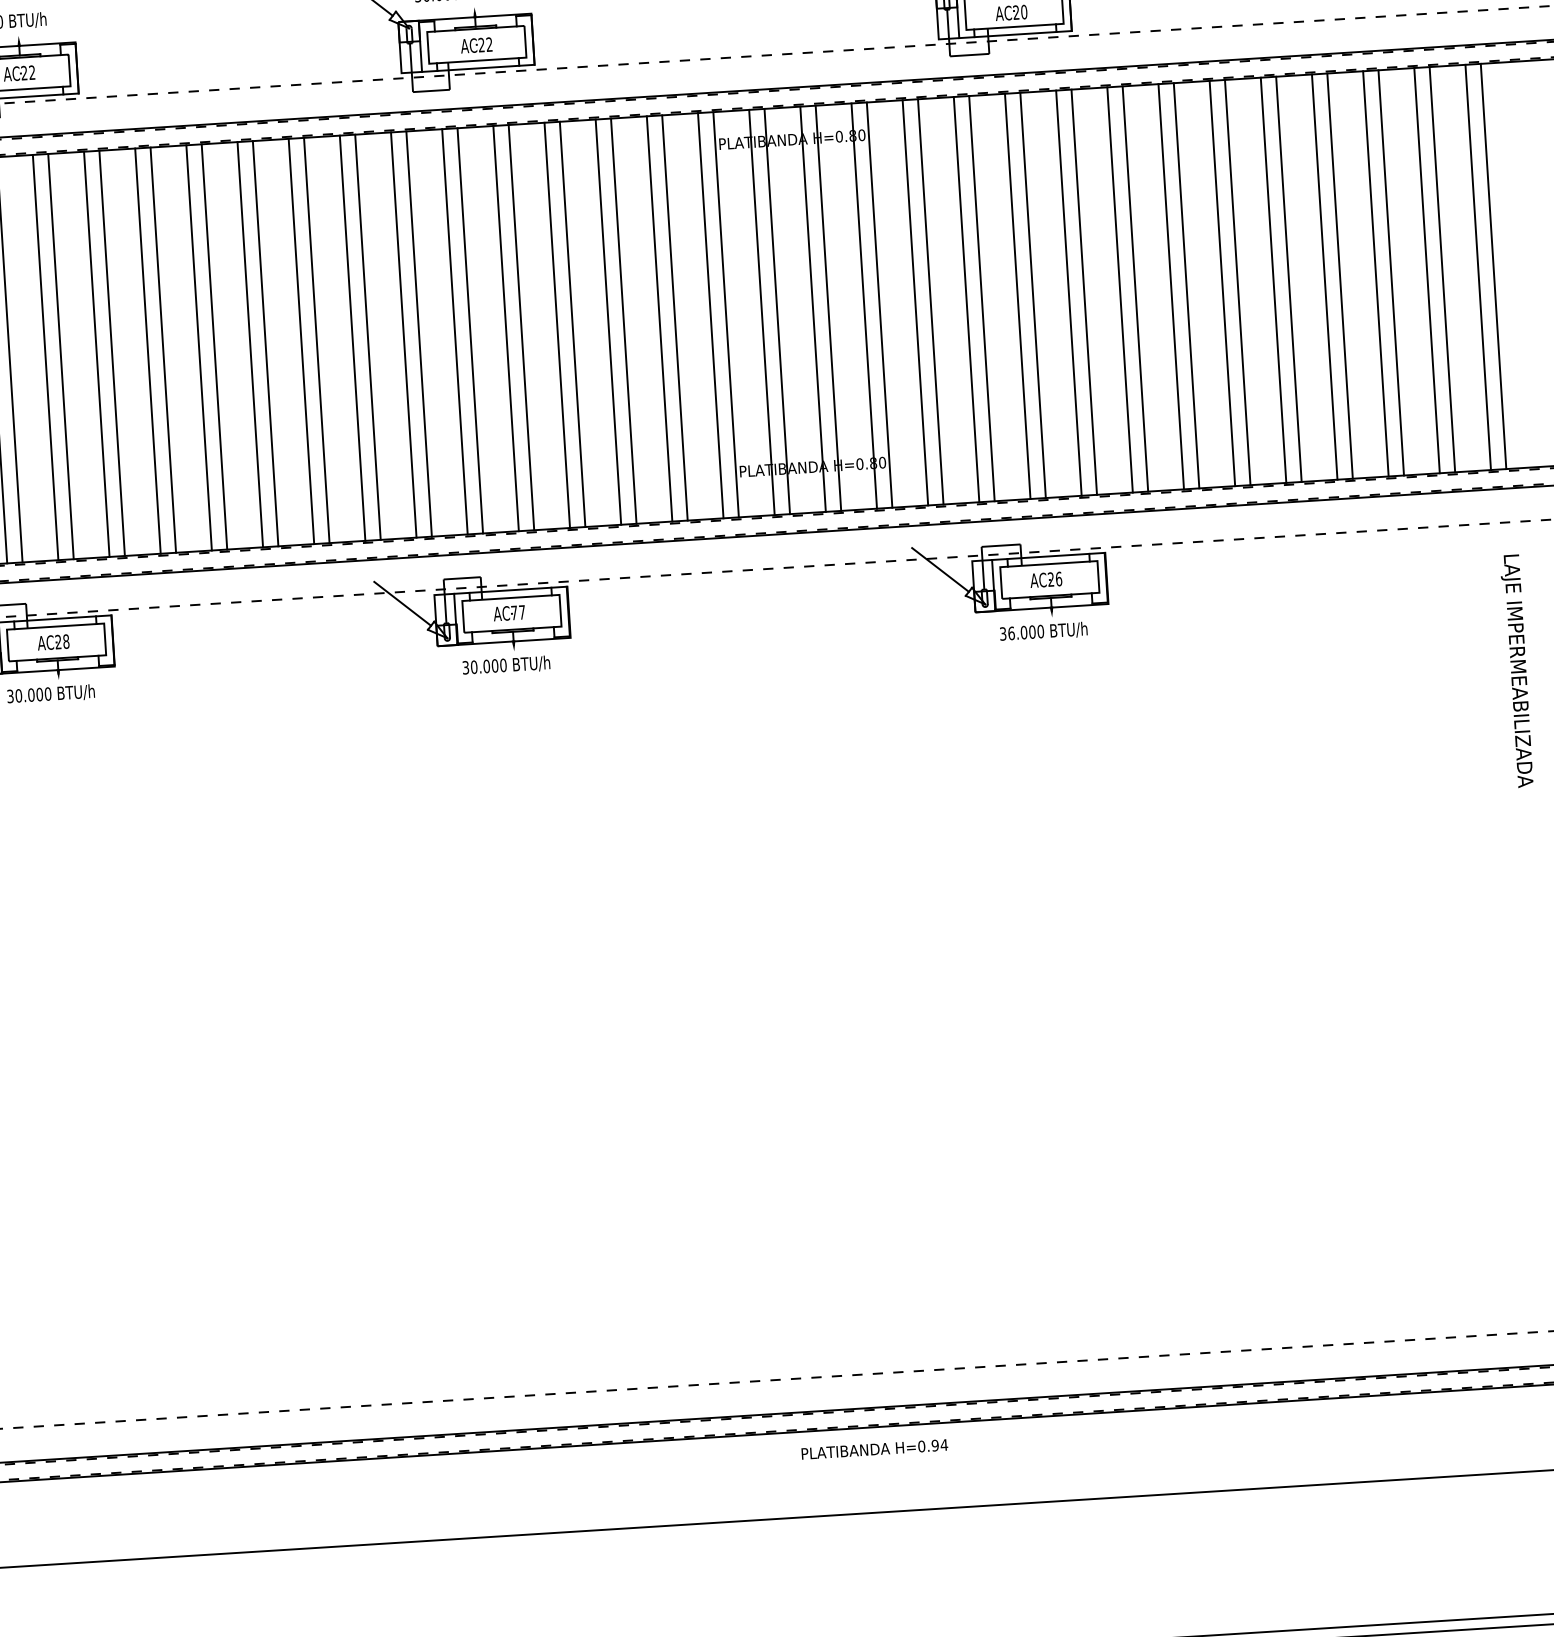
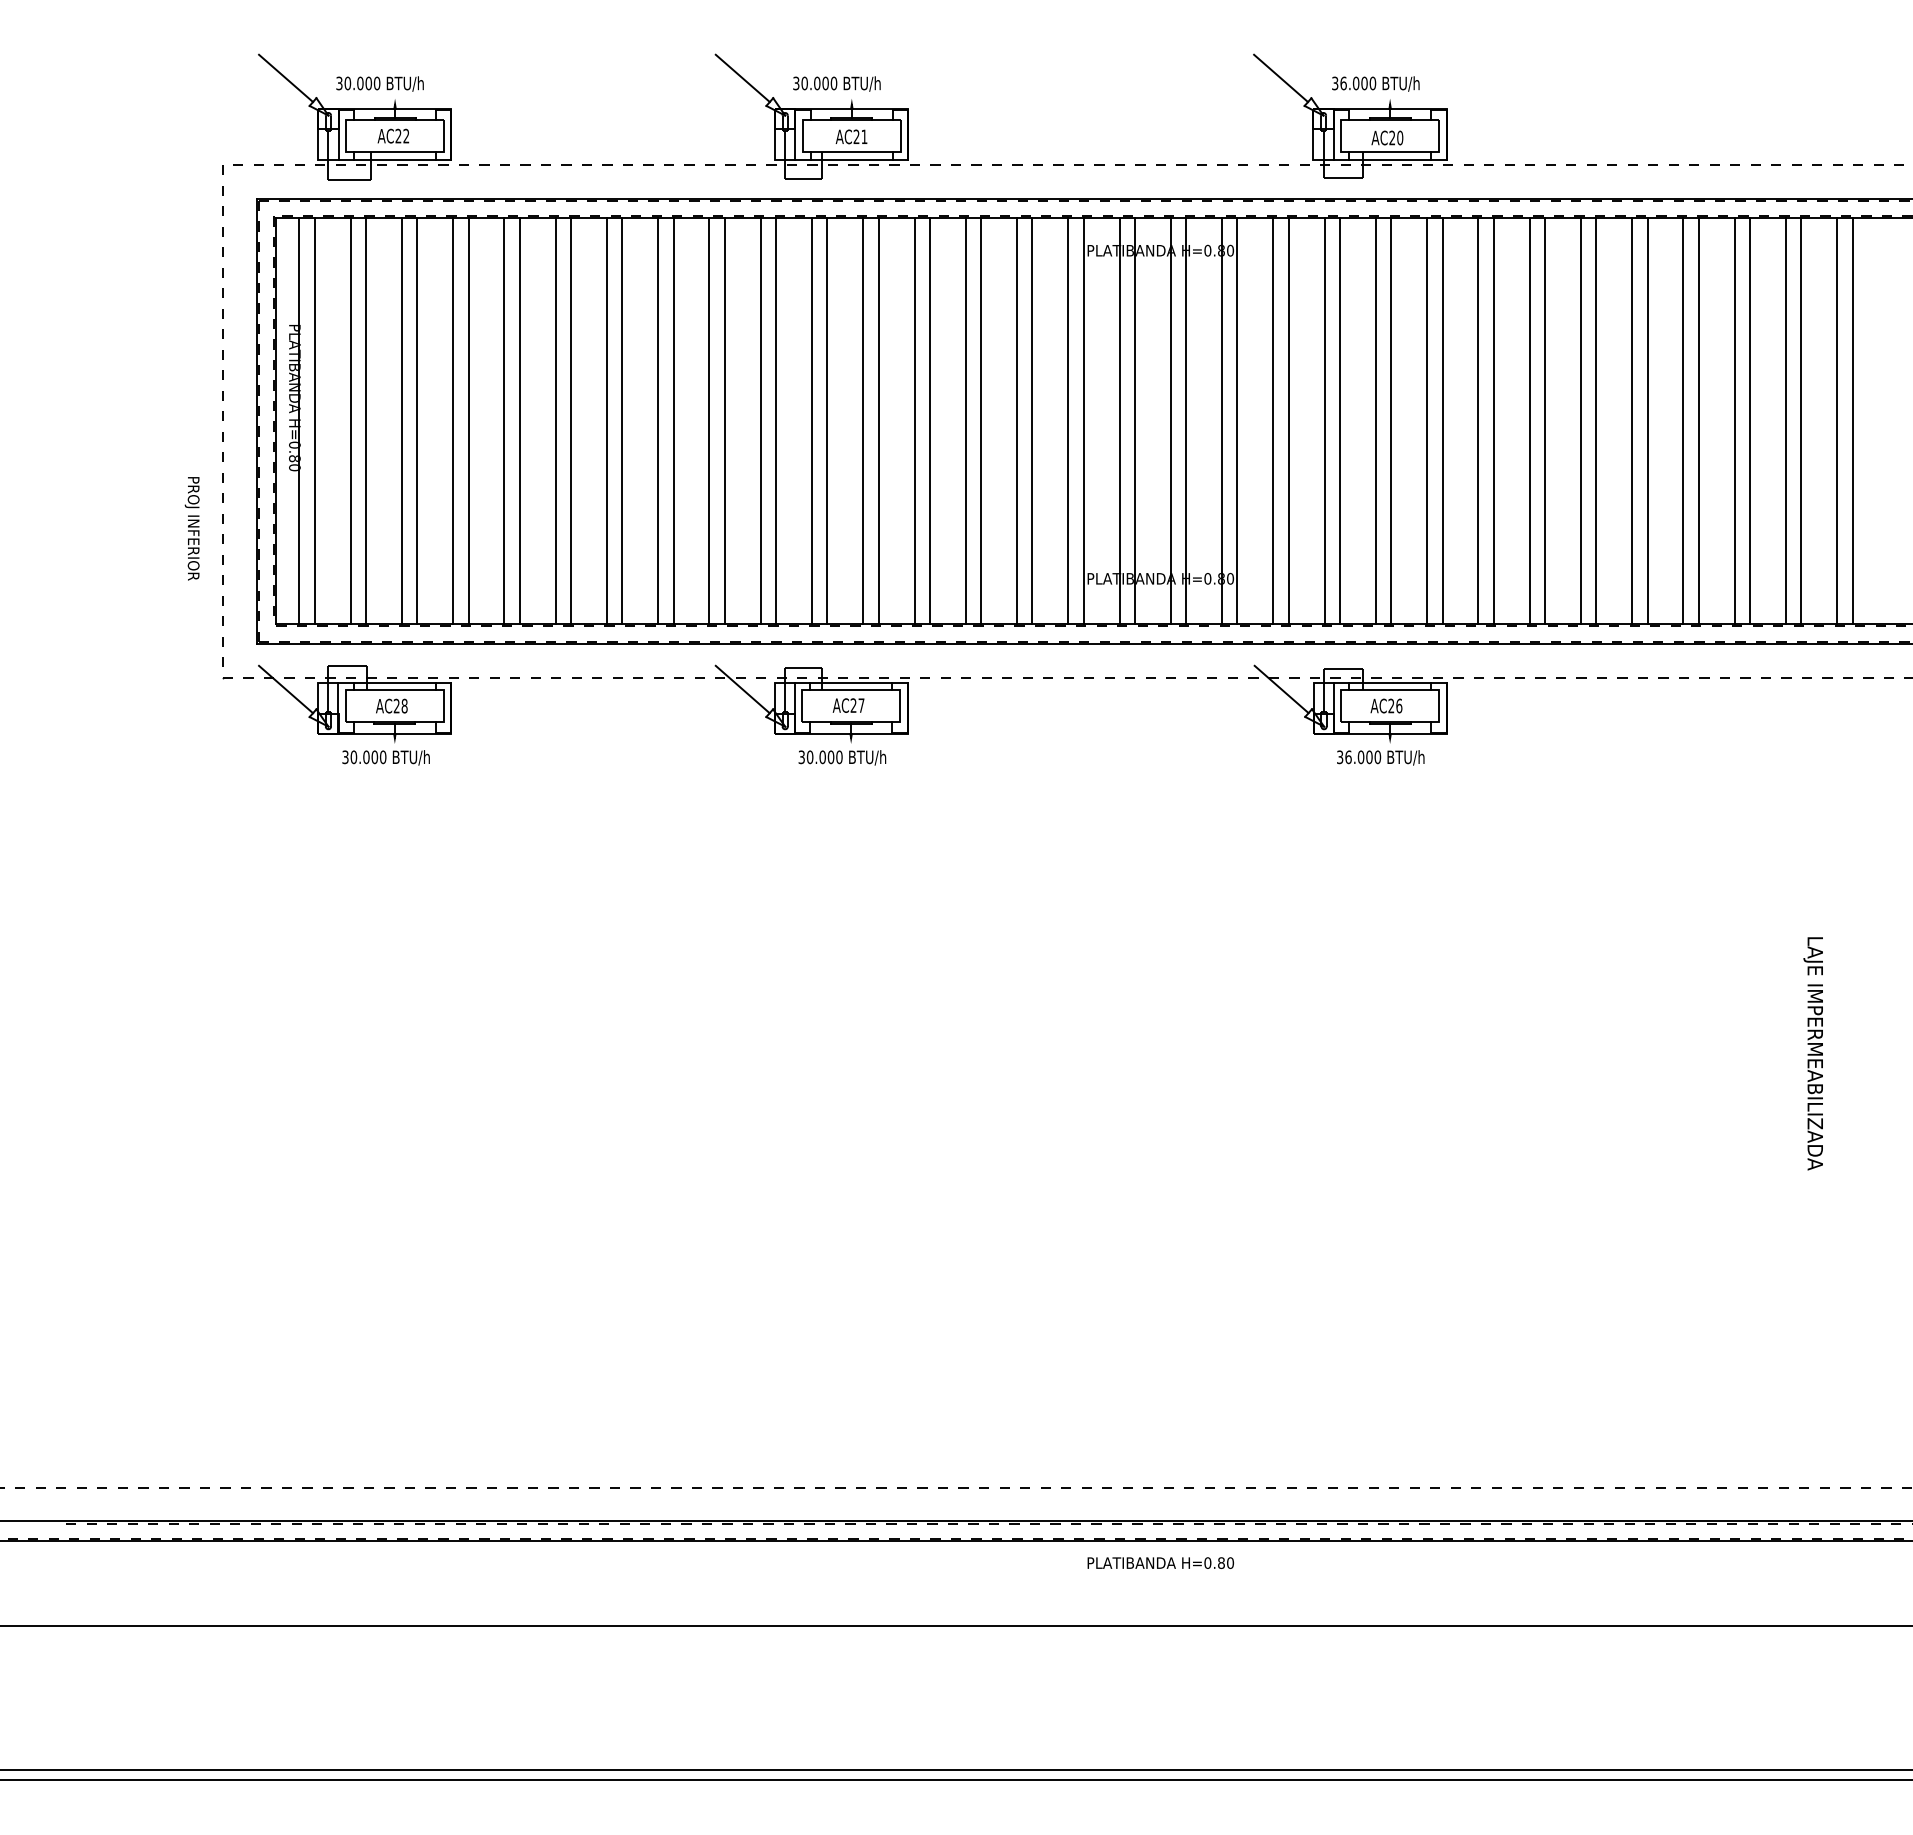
text: (489, 44) -> (864, 136), AC22 -> AC21
text: (514, 612) -> (853, 705), AC77 -> AC27
text: (1515, 671) -> (1812, 1053), moved
text: (939, 1444) -> (1225, 1562), H=0.94 -> H=0.80

